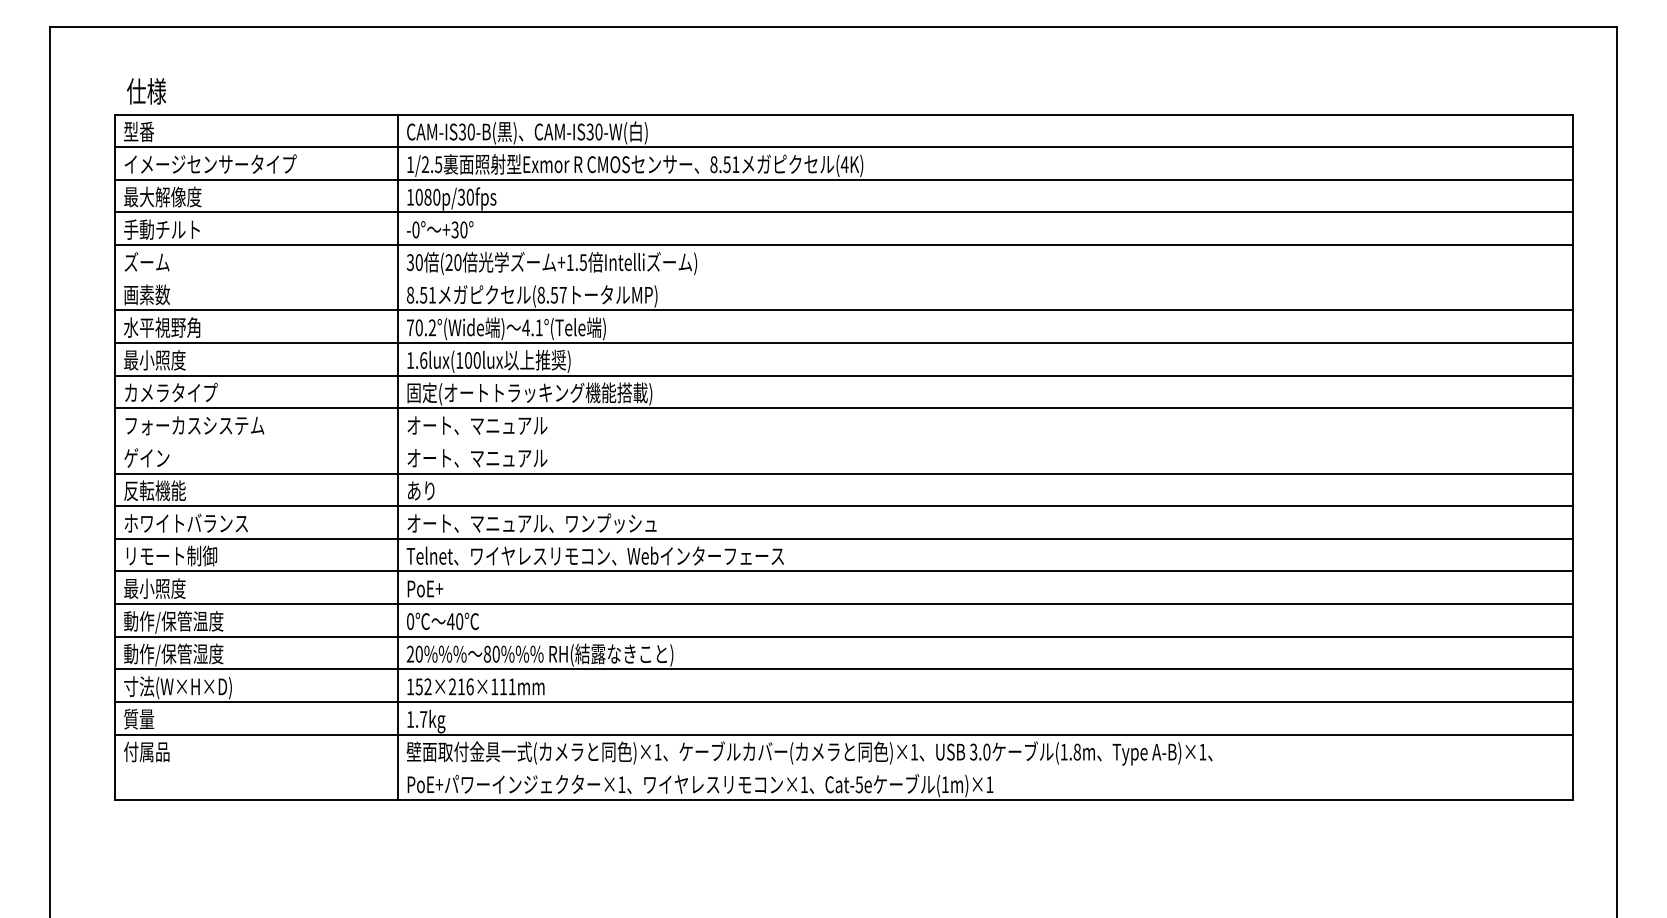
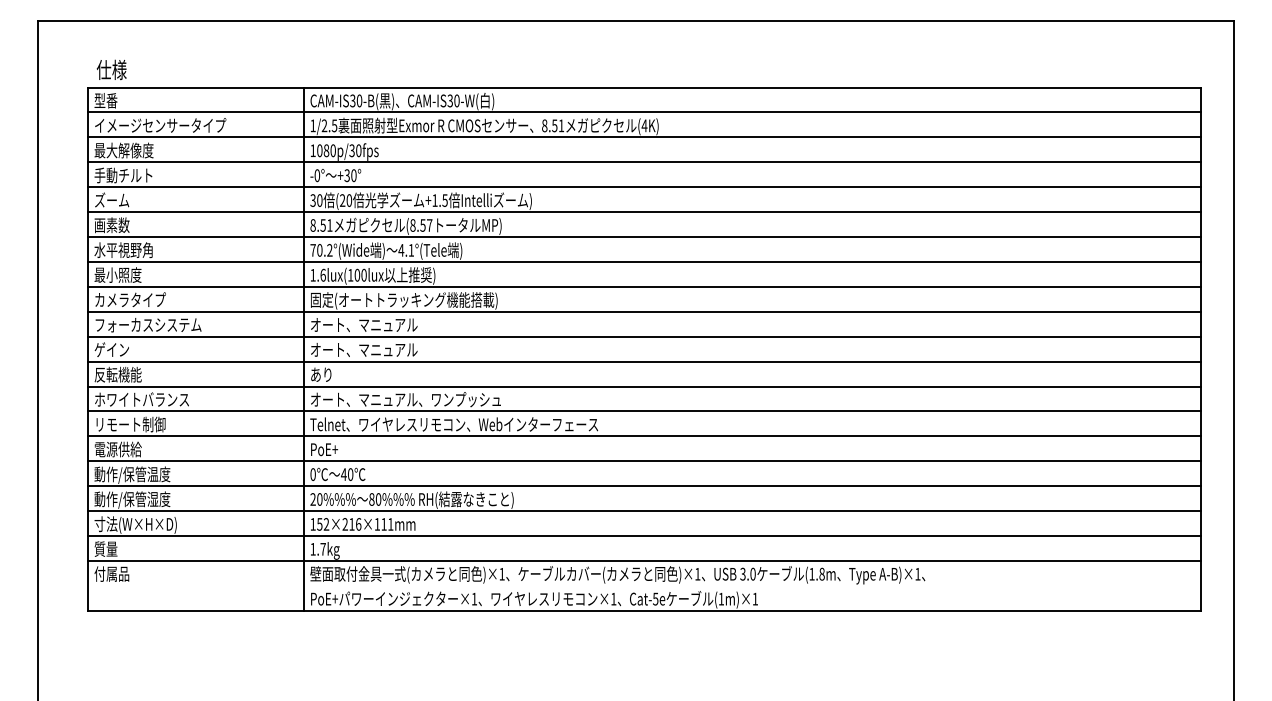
line: (843, 278) -> (643, 212), added
line: (843, 440) -> (643, 336), added
text: (154, 588) -> (117, 449), 最小照度 -> 電源供給

